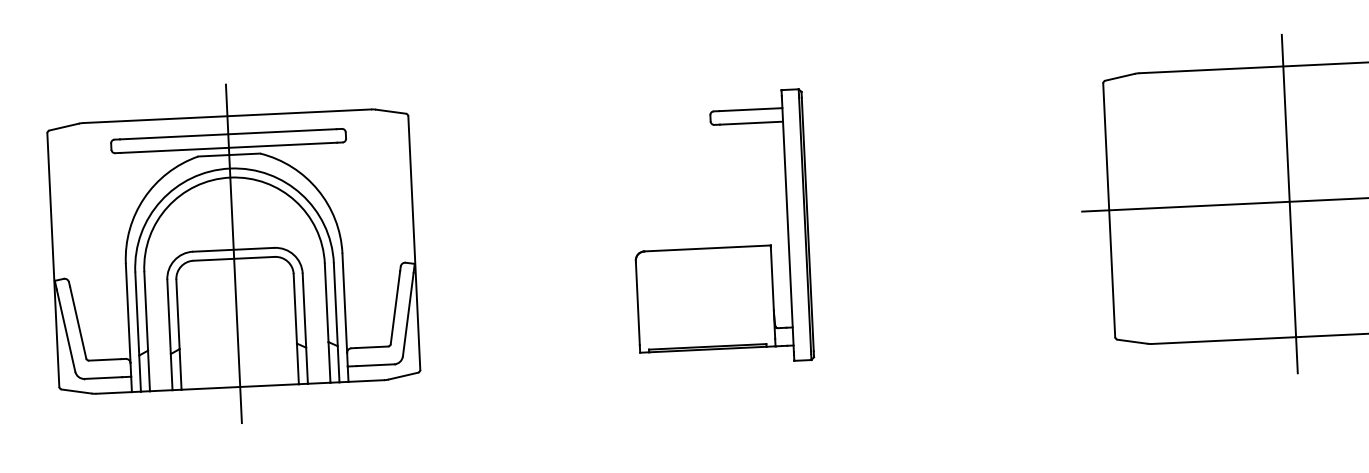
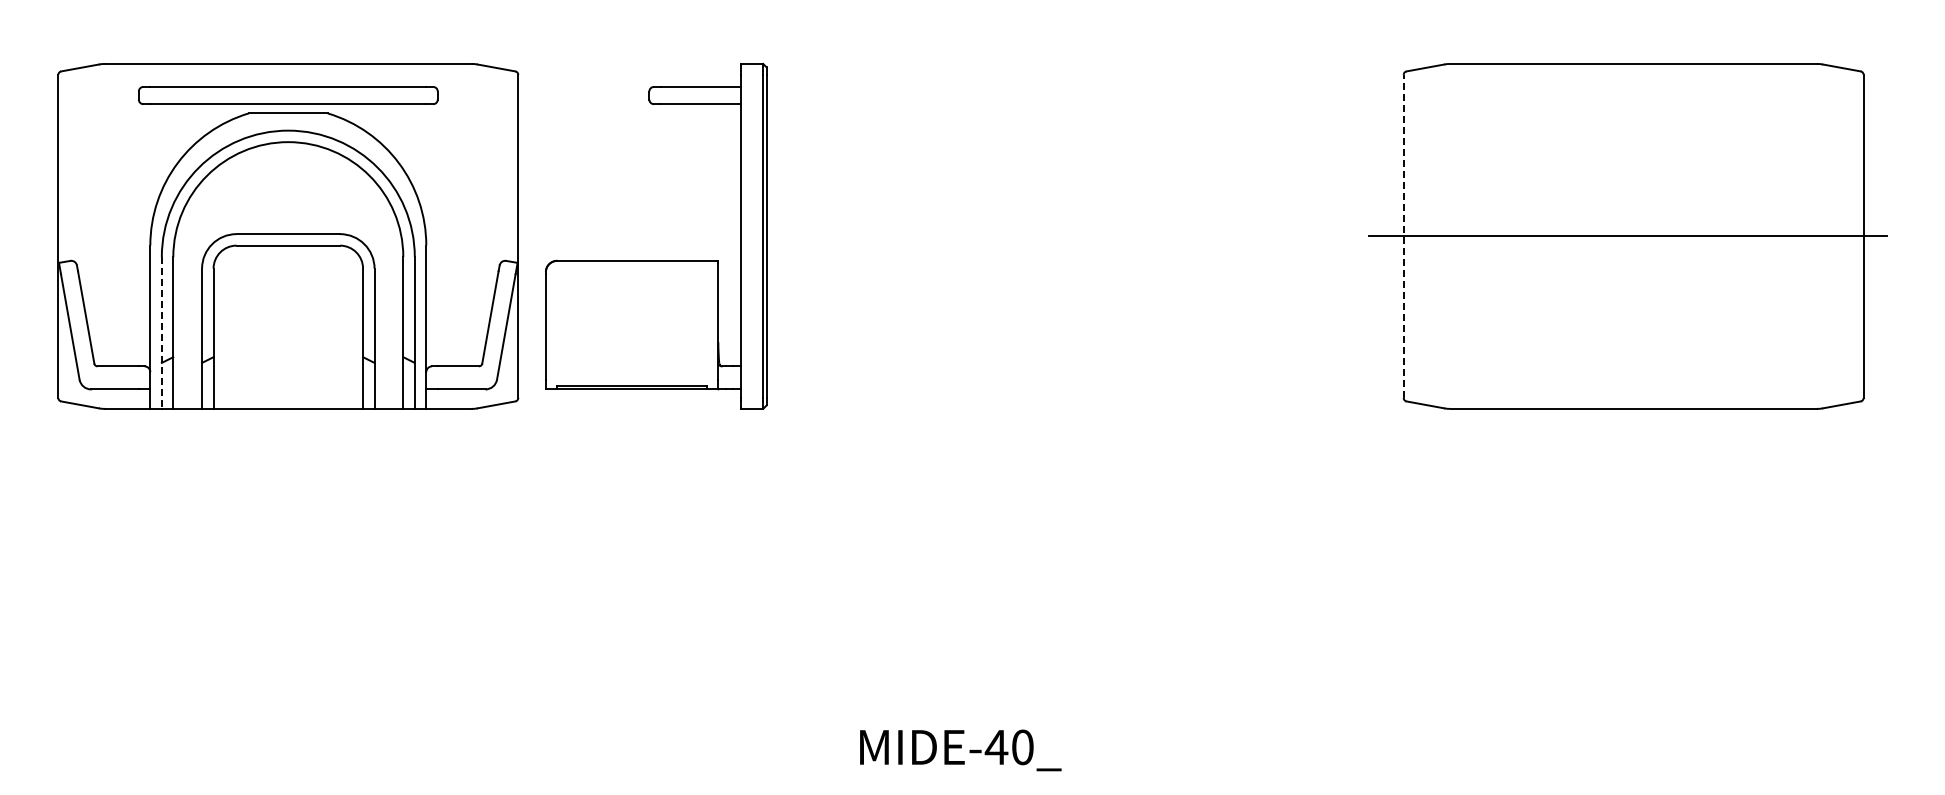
line: (1289, 203) -> (1633, 238), removed
line: (1109, 210) -> (1403, 236), solid -> dashed
part: (722, 247) -> (656, 260), moved
line: (234, 253) -> (288, 238), removed
line: (137, 332) -> (161, 333), solid -> dashed

